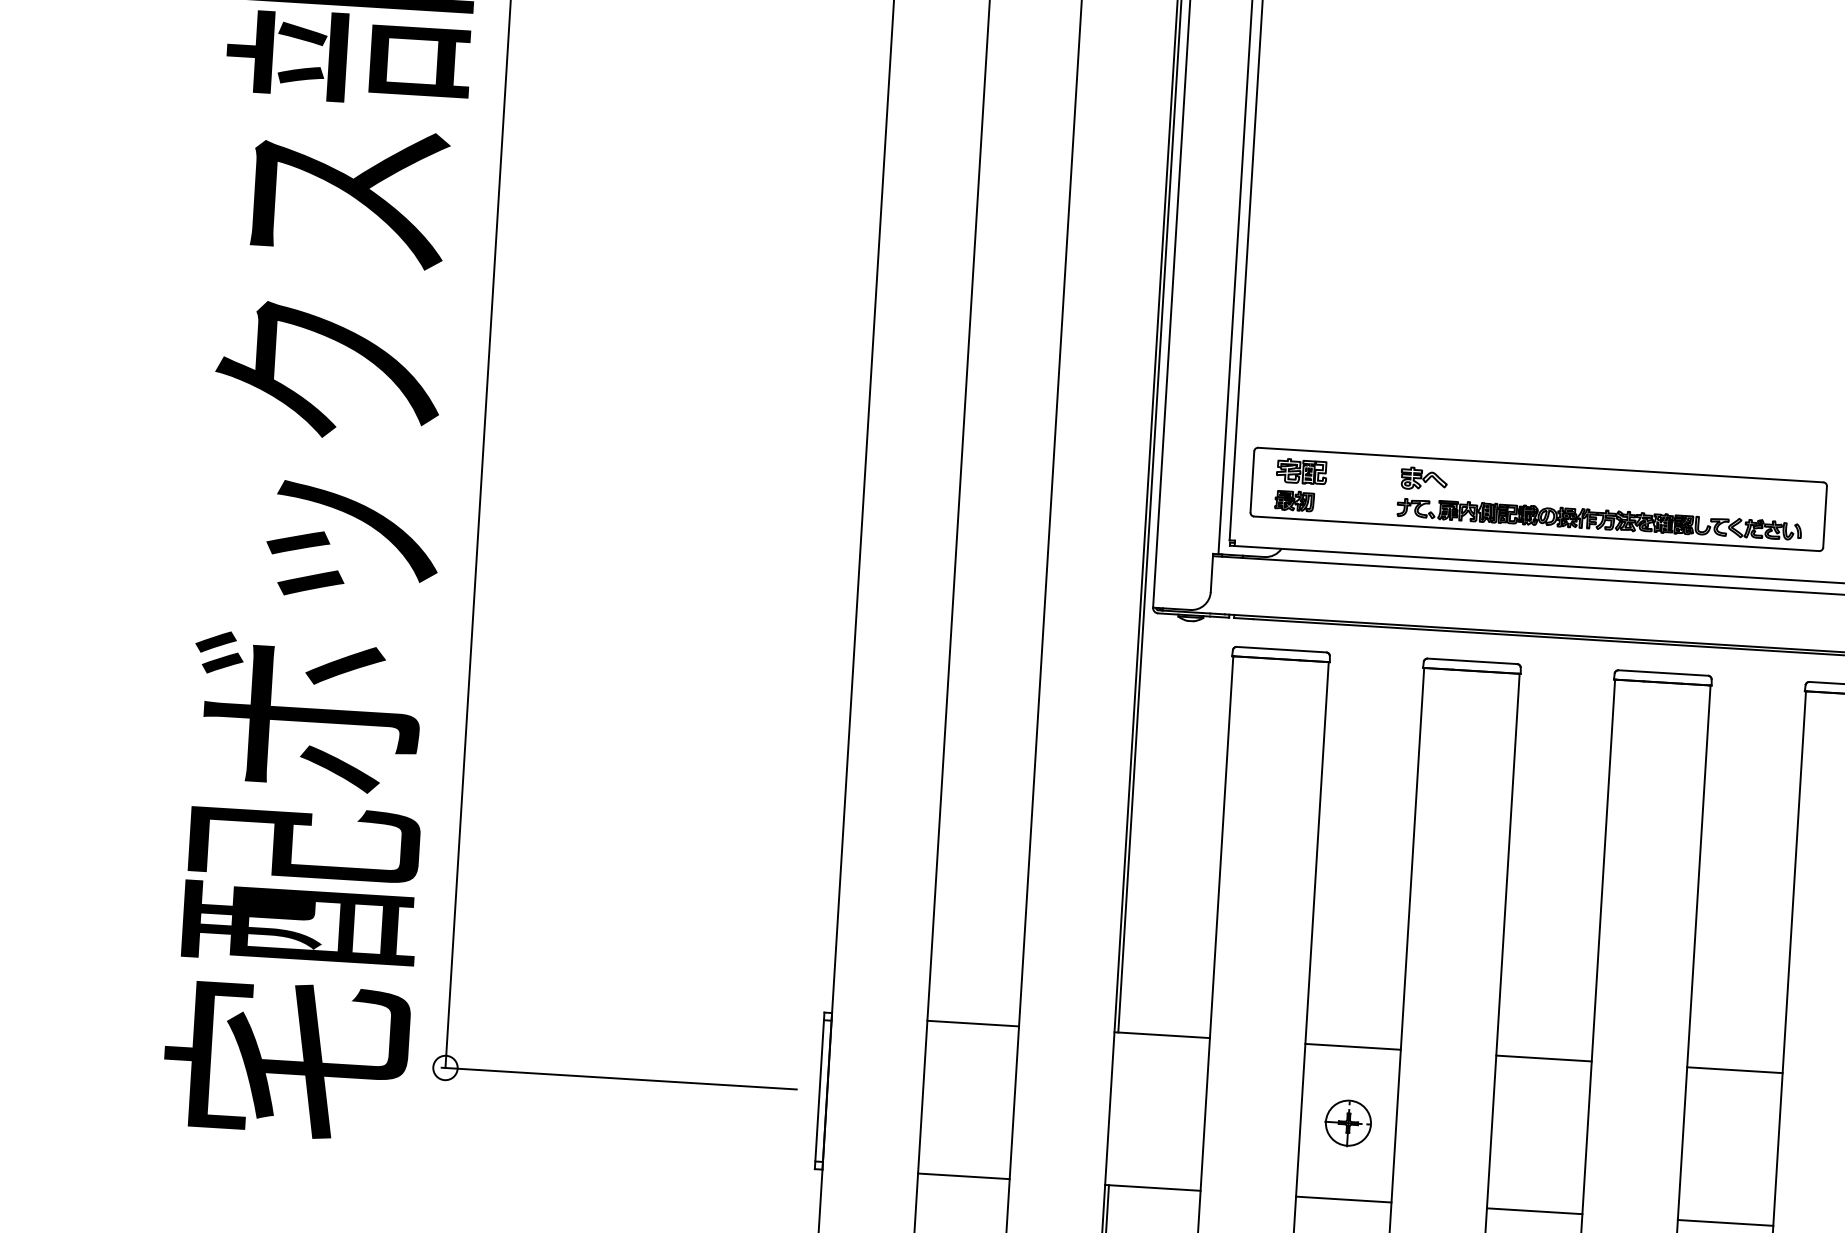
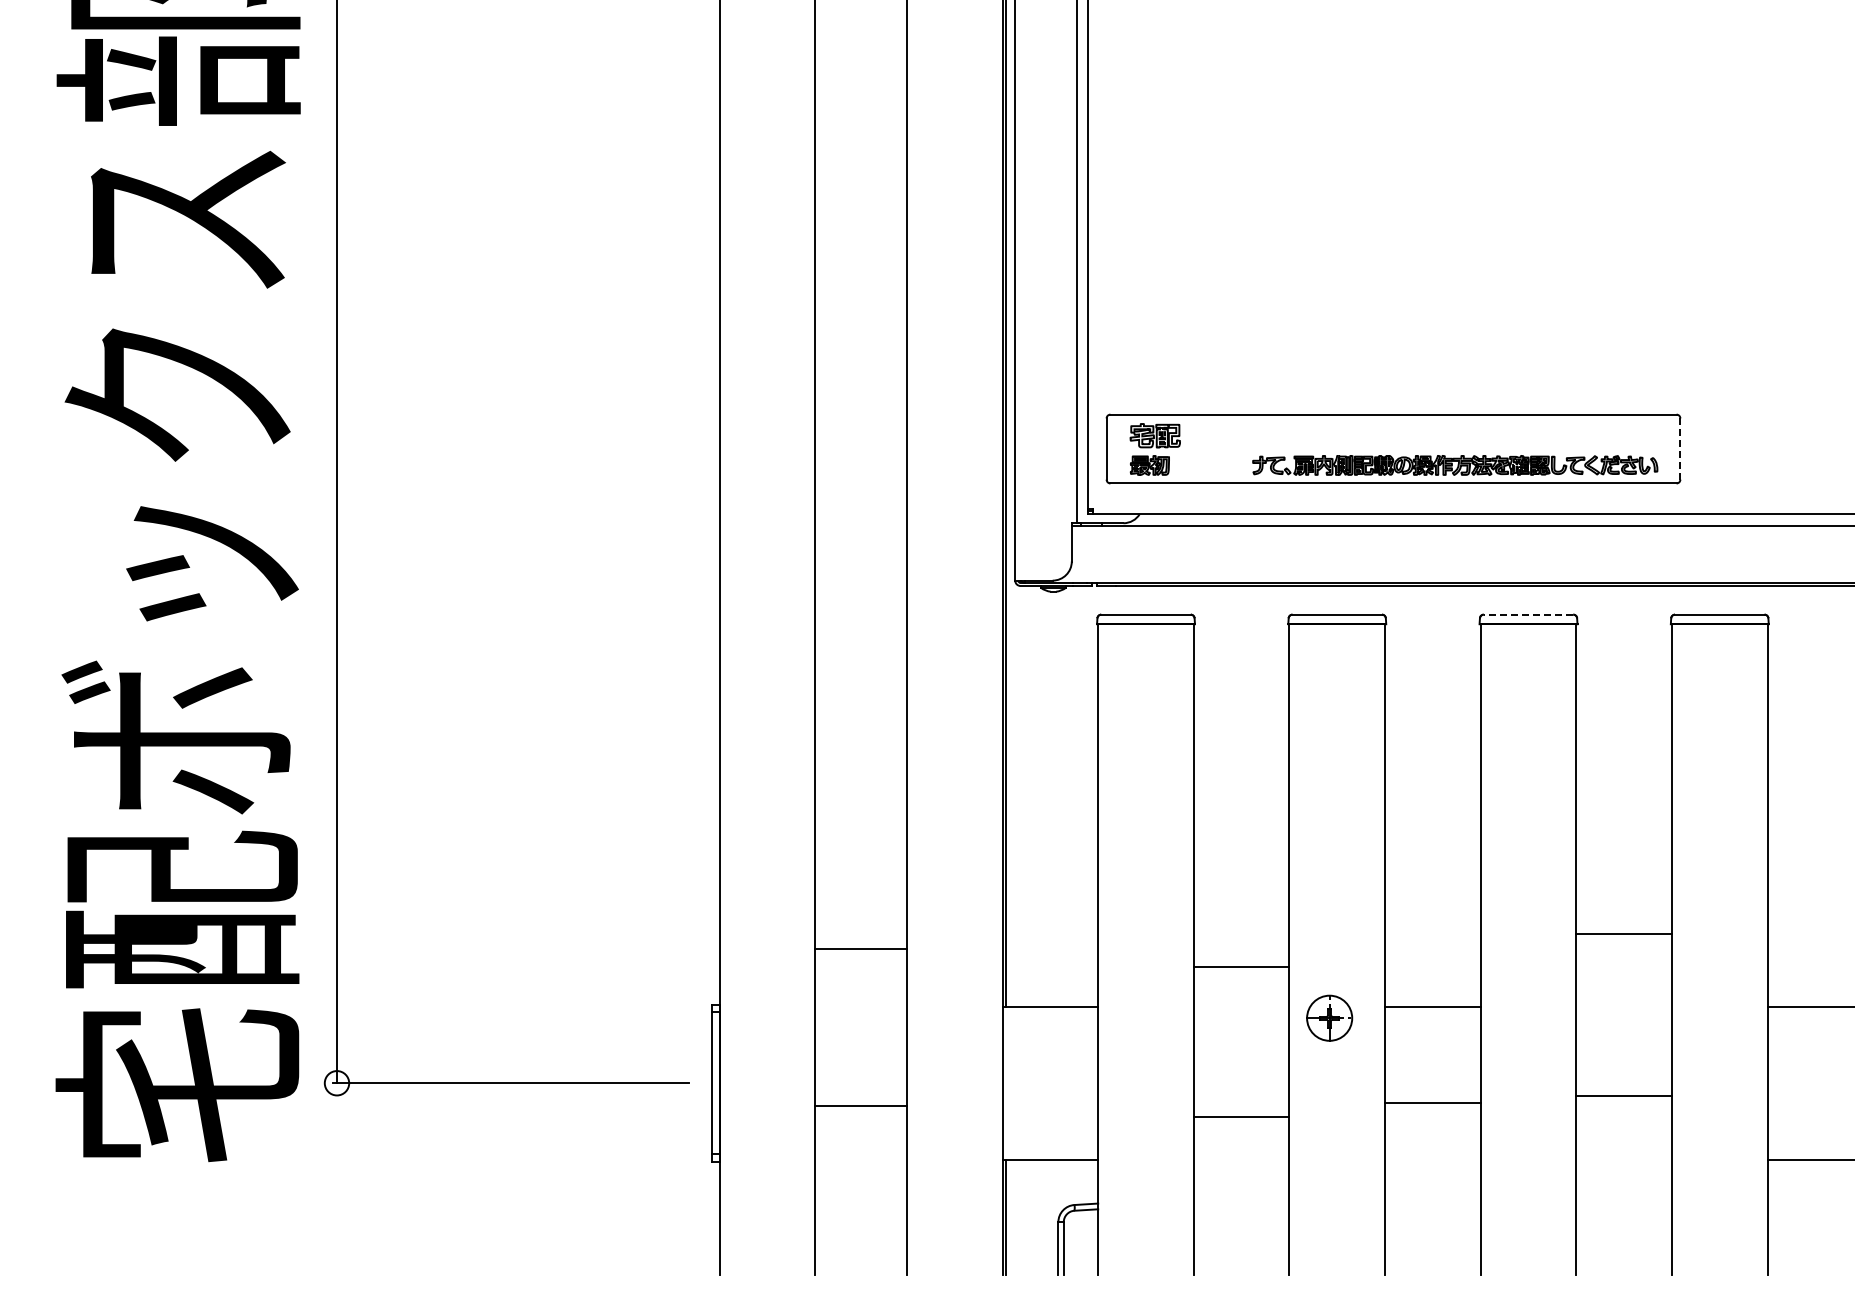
part: (1423, 478) -> (1277, 435), removed
line: (1825, 517) -> (1680, 449), solid -> dashed
line: (1663, 672) -> (1528, 614), solid -> dashed
line: (972, 1023) -> (860, 948), moved
line: (1352, 1046) -> (1241, 966), moved
line: (1734, 1069) -> (1623, 933), moved
part: (1348, 1122) -> (1329, 1017), moved
line: (963, 1176) -> (860, 1105), moved
line: (1343, 1199) -> (1241, 1116), moved
line: (1534, 1210) -> (1432, 1102), moved
line: (1724, 1222) -> (1623, 1095), moved

